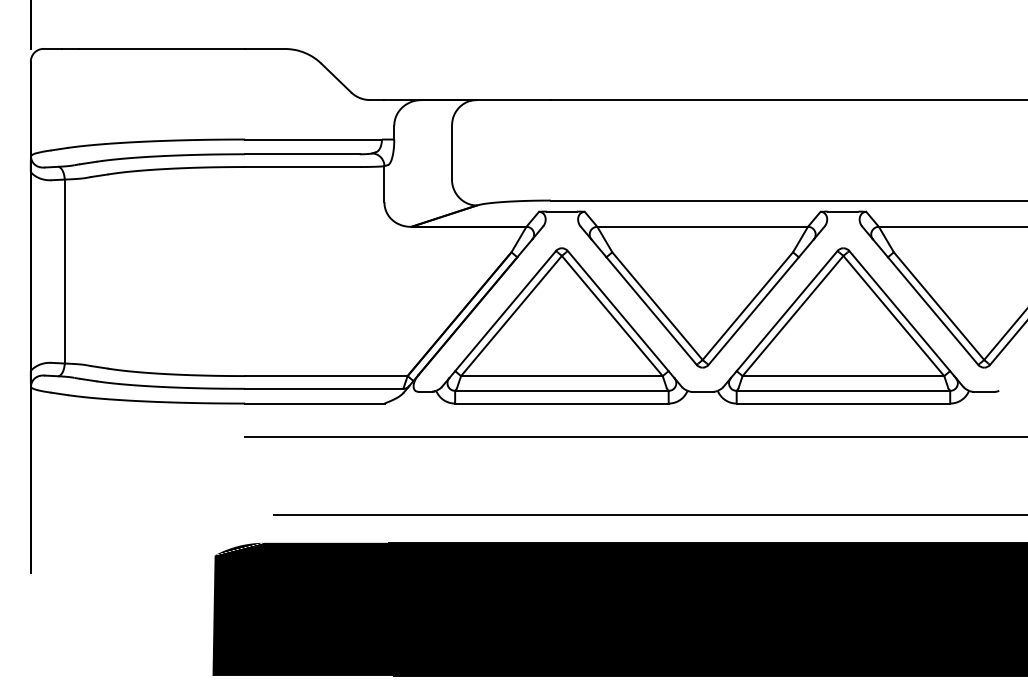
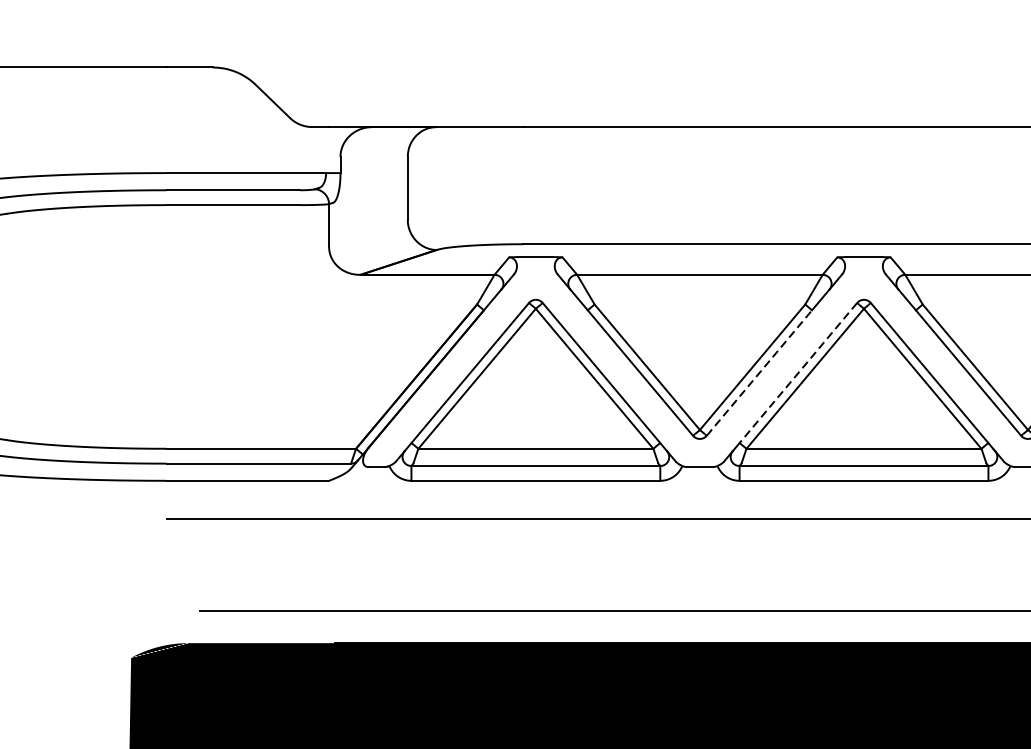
line: (754, 310) -> (760, 372), solid -> dashed
line: (786, 311) -> (797, 373), solid -> dashed

